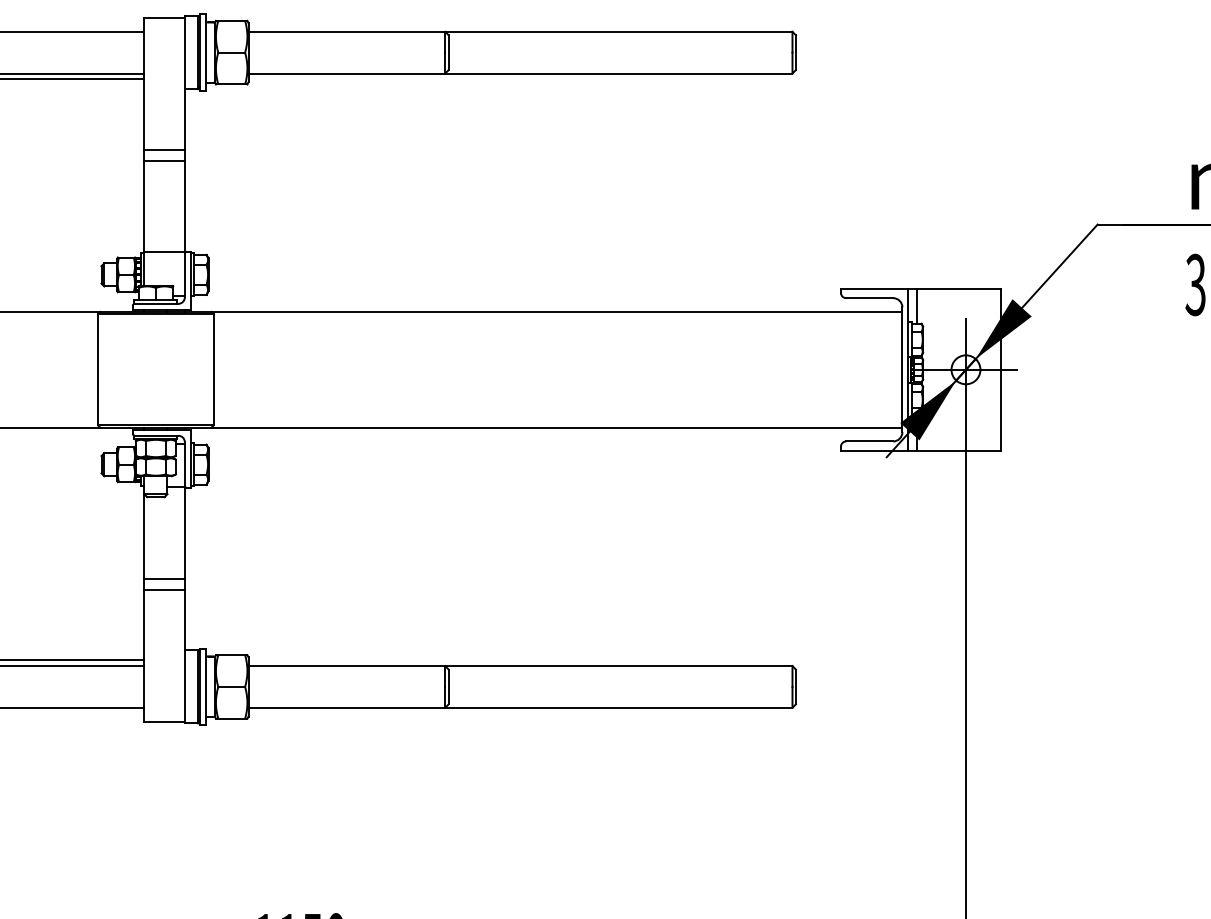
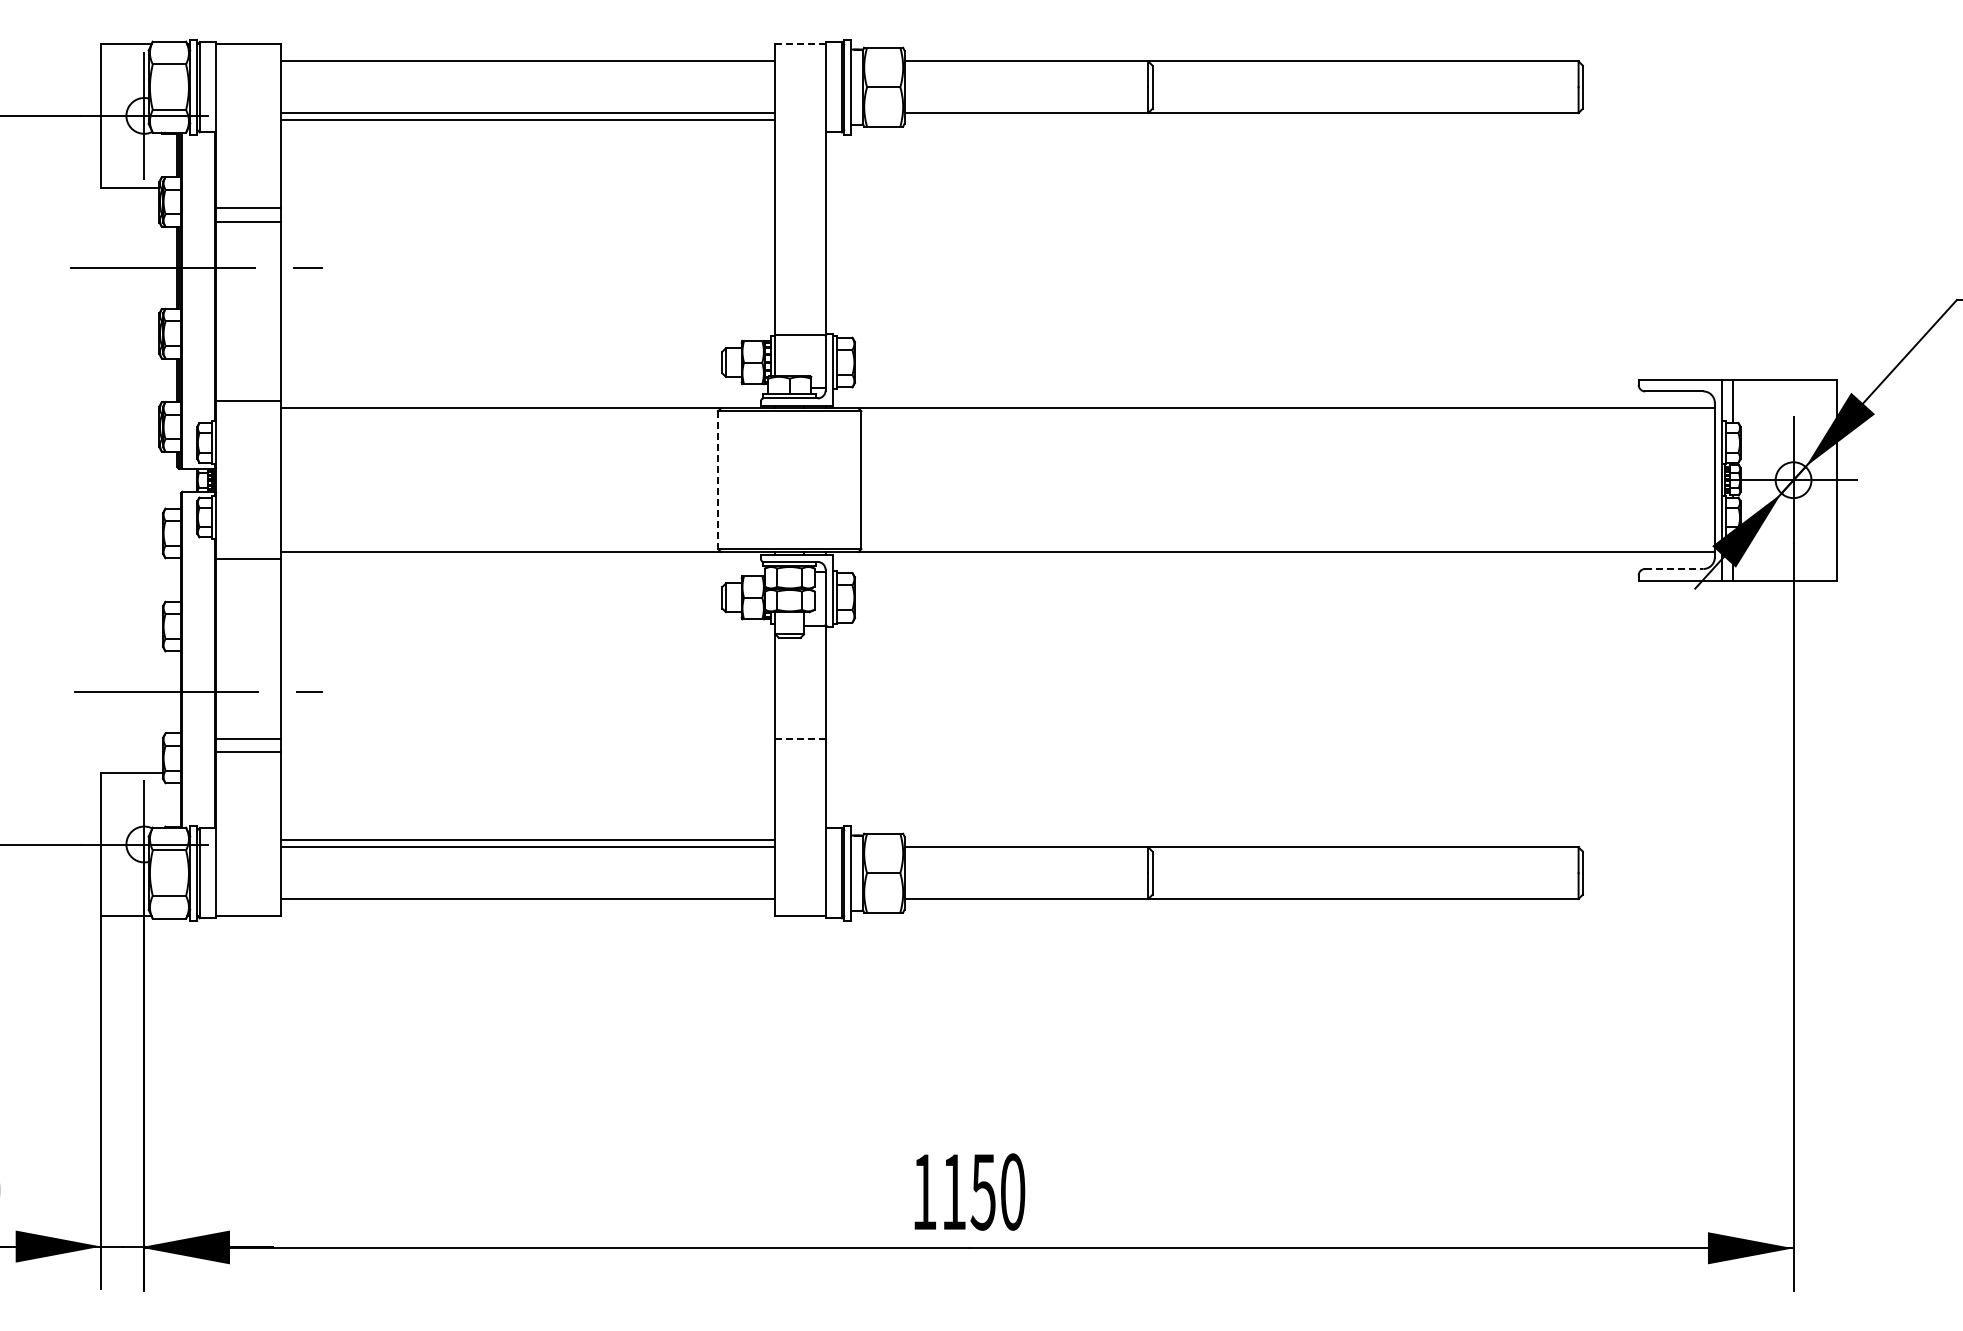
line: (165, 18) -> (801, 44), solid -> dashed
line: (164, 149) -> (800, 207), removed
line: (164, 160) -> (800, 220), removed
line: (98, 370) -> (718, 480), solid -> dashed
line: (869, 441) -> (1674, 568), solid -> dashed
line: (165, 579) -> (801, 739), solid -> dashed
line: (164, 590) -> (800, 753), removed

